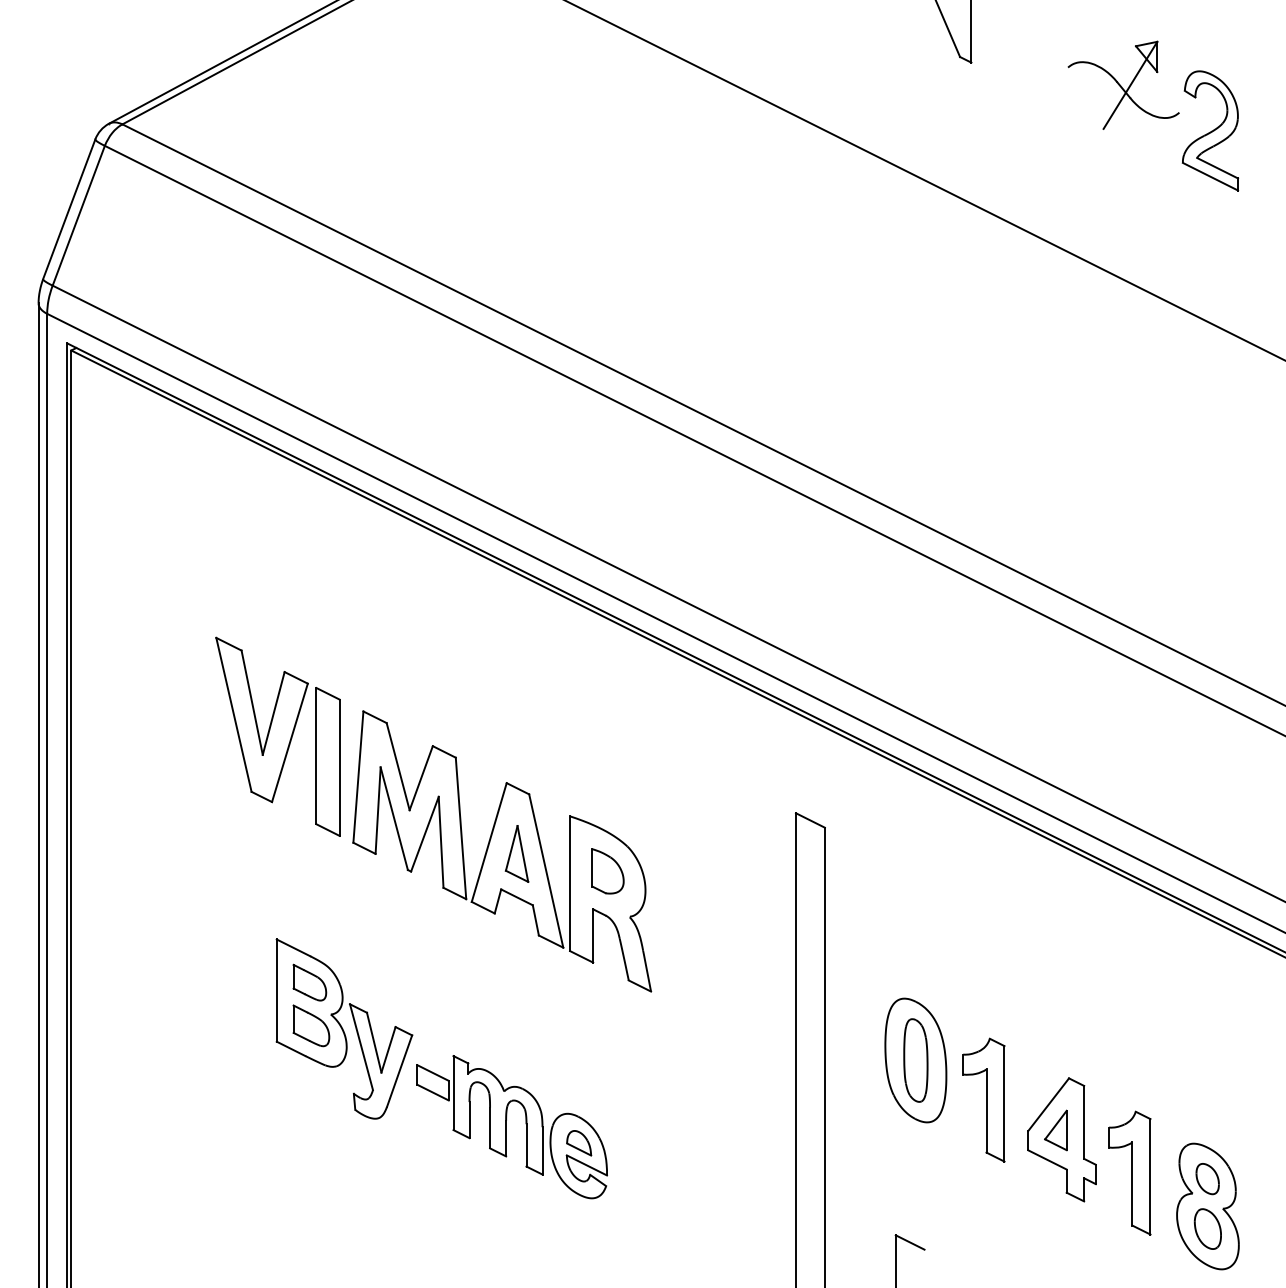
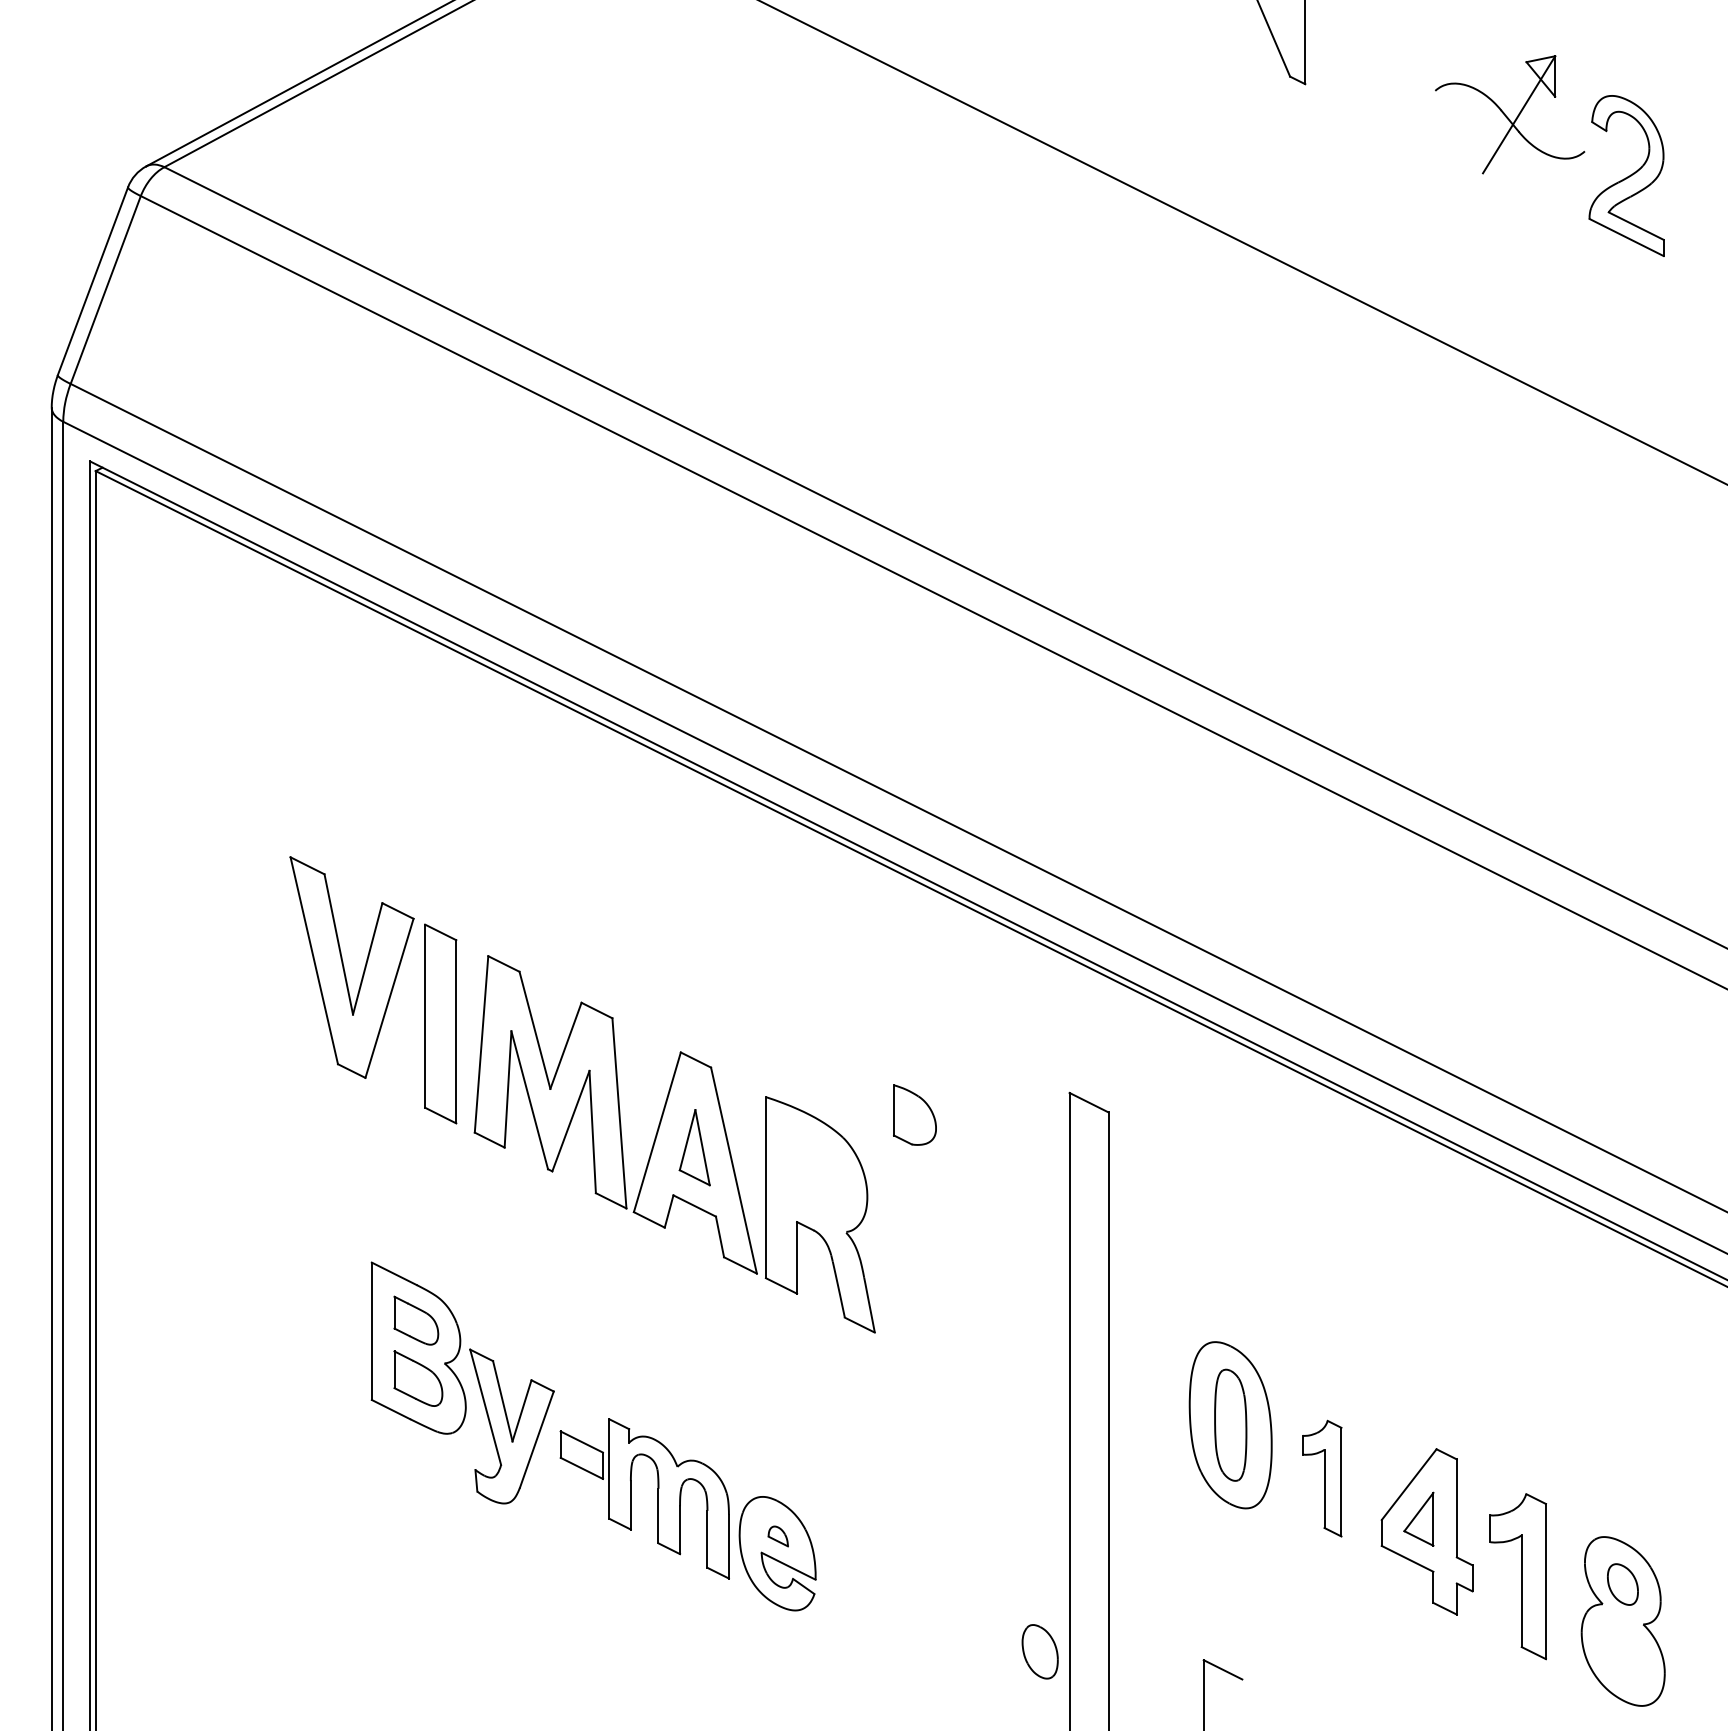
part: (607, 870) -> (914, 1114), moved
part: (983, 1100) -> (1321, 1478), size x0.7
part: (579, 1143) -> (778, 1536), size x0.6
part: (1207, 1228) -> (1039, 1651), moved

